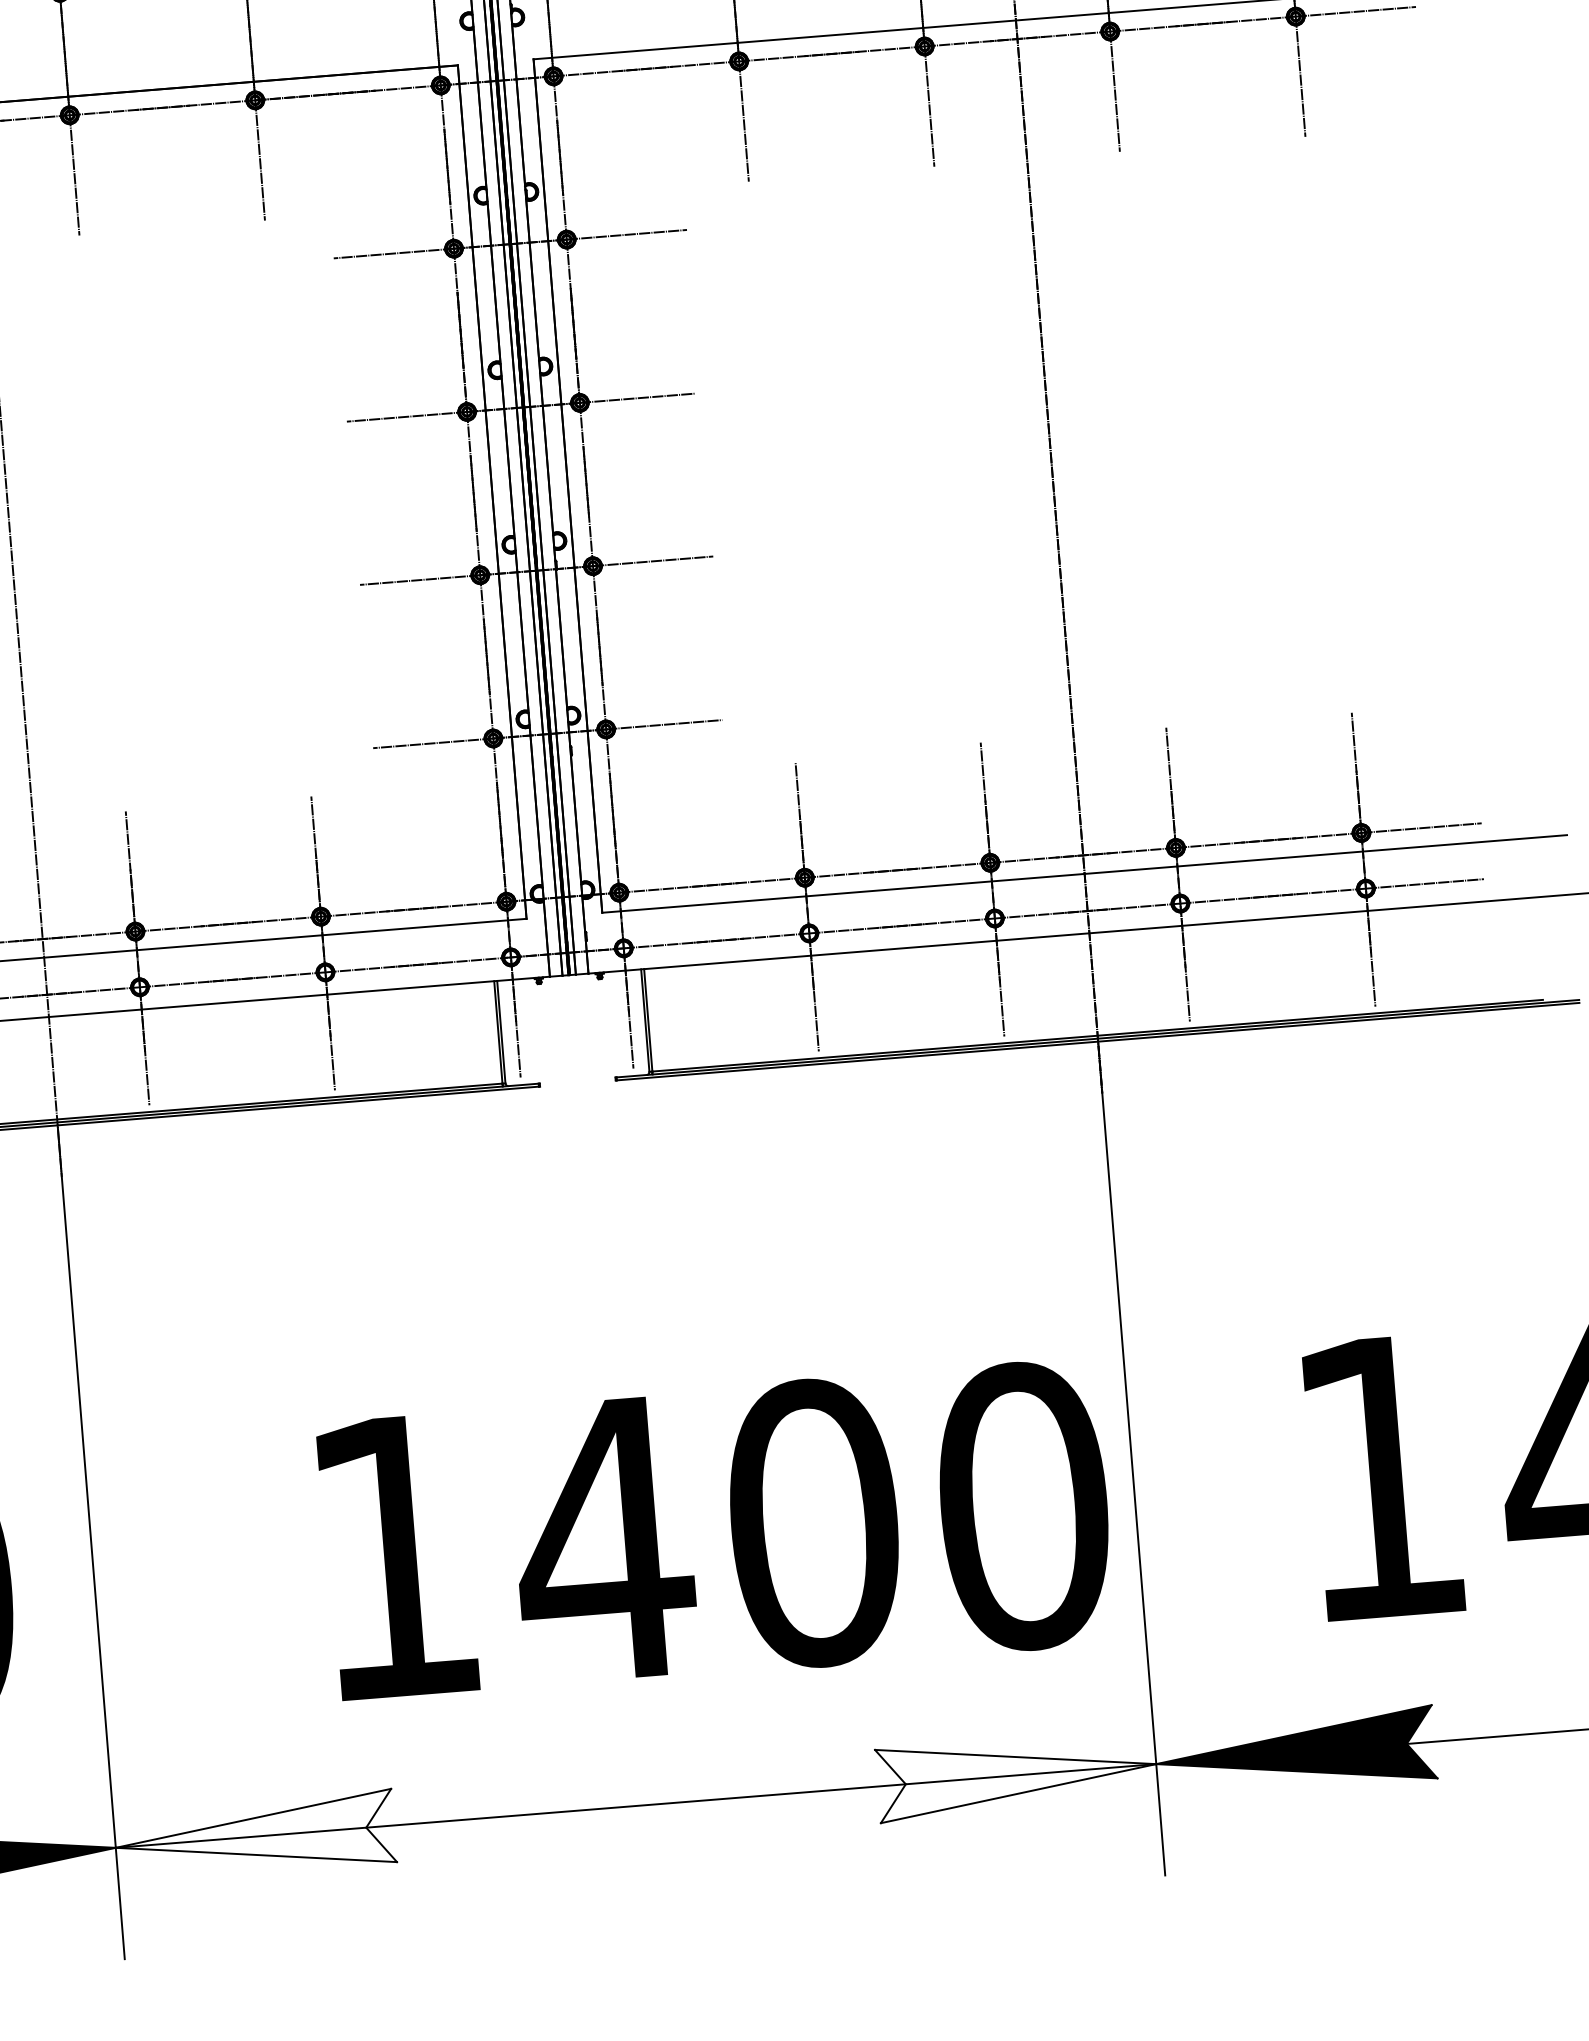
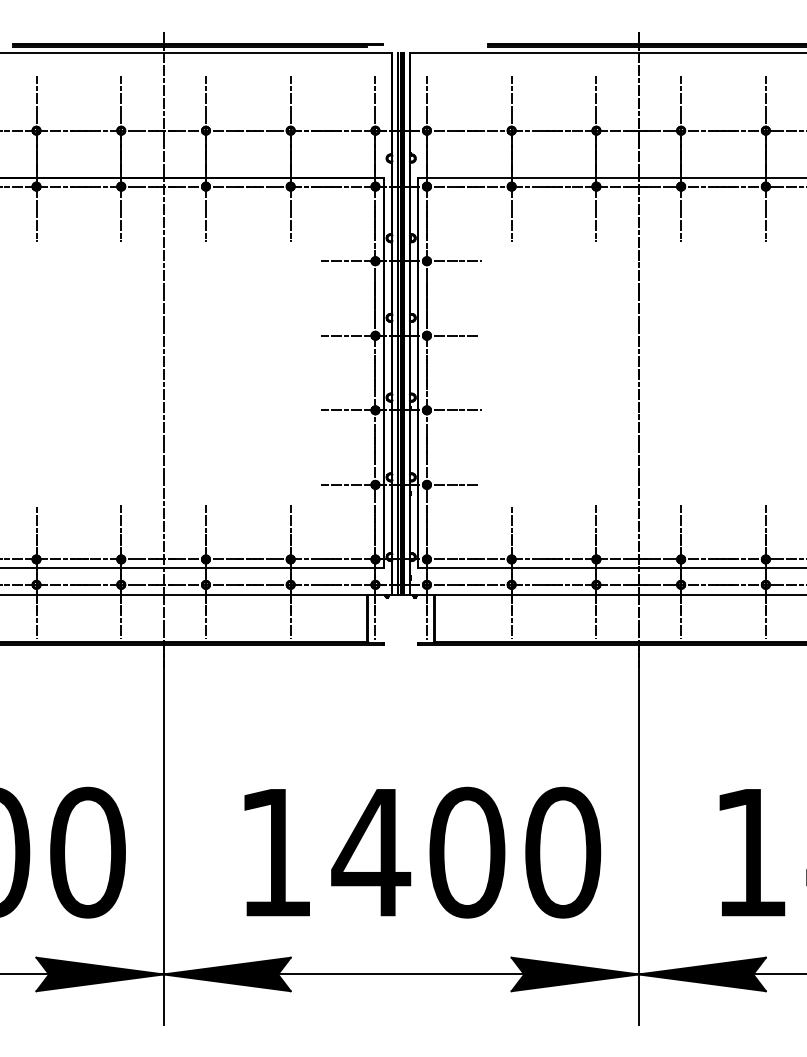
text: (715, 1530) -> (422, 852), moved
fill: (1015, 1775) -> (574, 974), added
fill: (253, 1836) -> (226, 974), added

